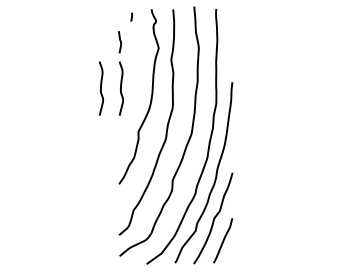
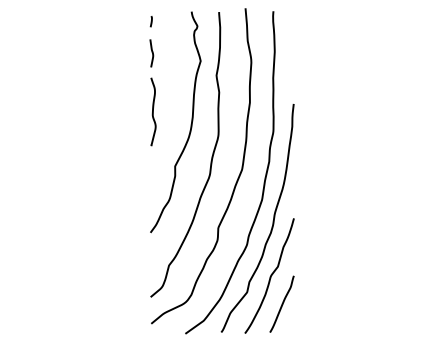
curve: (131, 16) -> (151, 20), moved
curve: (101, 88) -> (128, 111), removed

